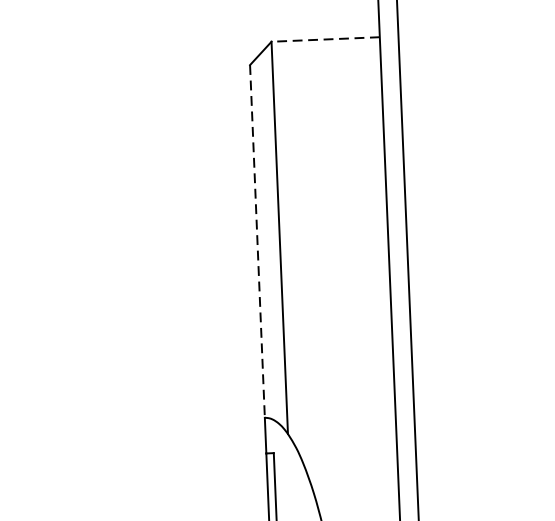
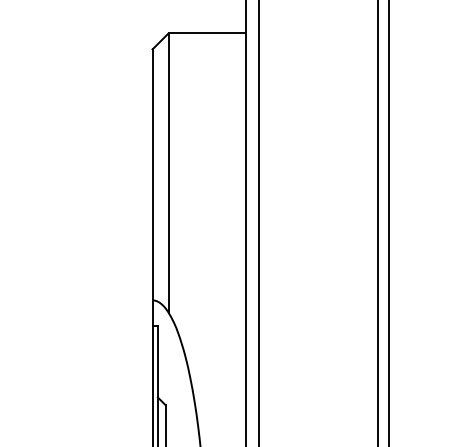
line: (326, 39) -> (207, 33), dashed -> solid
line: (257, 242) -> (152, 175), dashed -> solid

